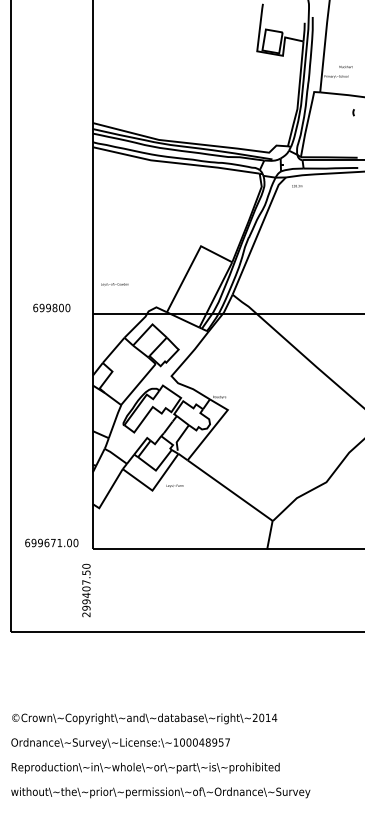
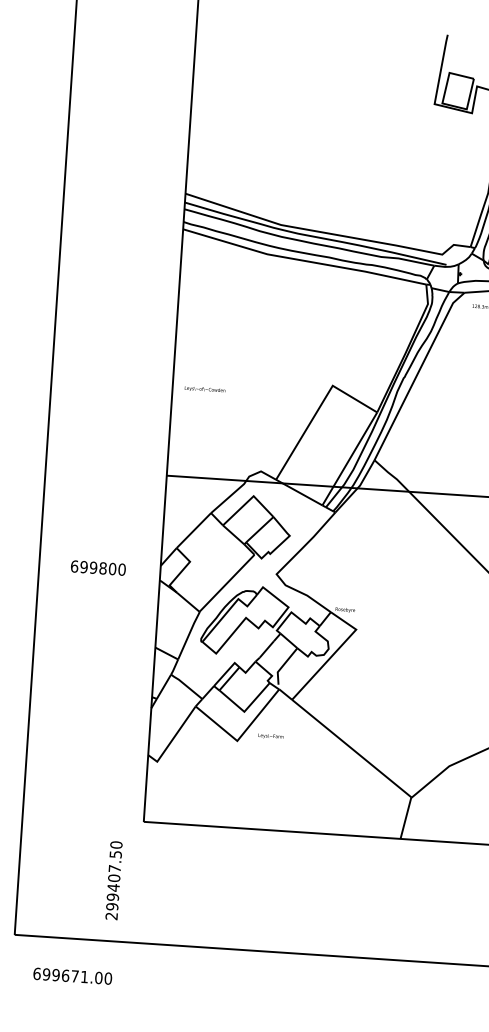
text: (114, 284) -> (204, 389), moved
text: (51, 307) -> (97, 567), moved
text: (51, 542) -> (72, 975), moved
text: (86, 590) -> (114, 880), moved

